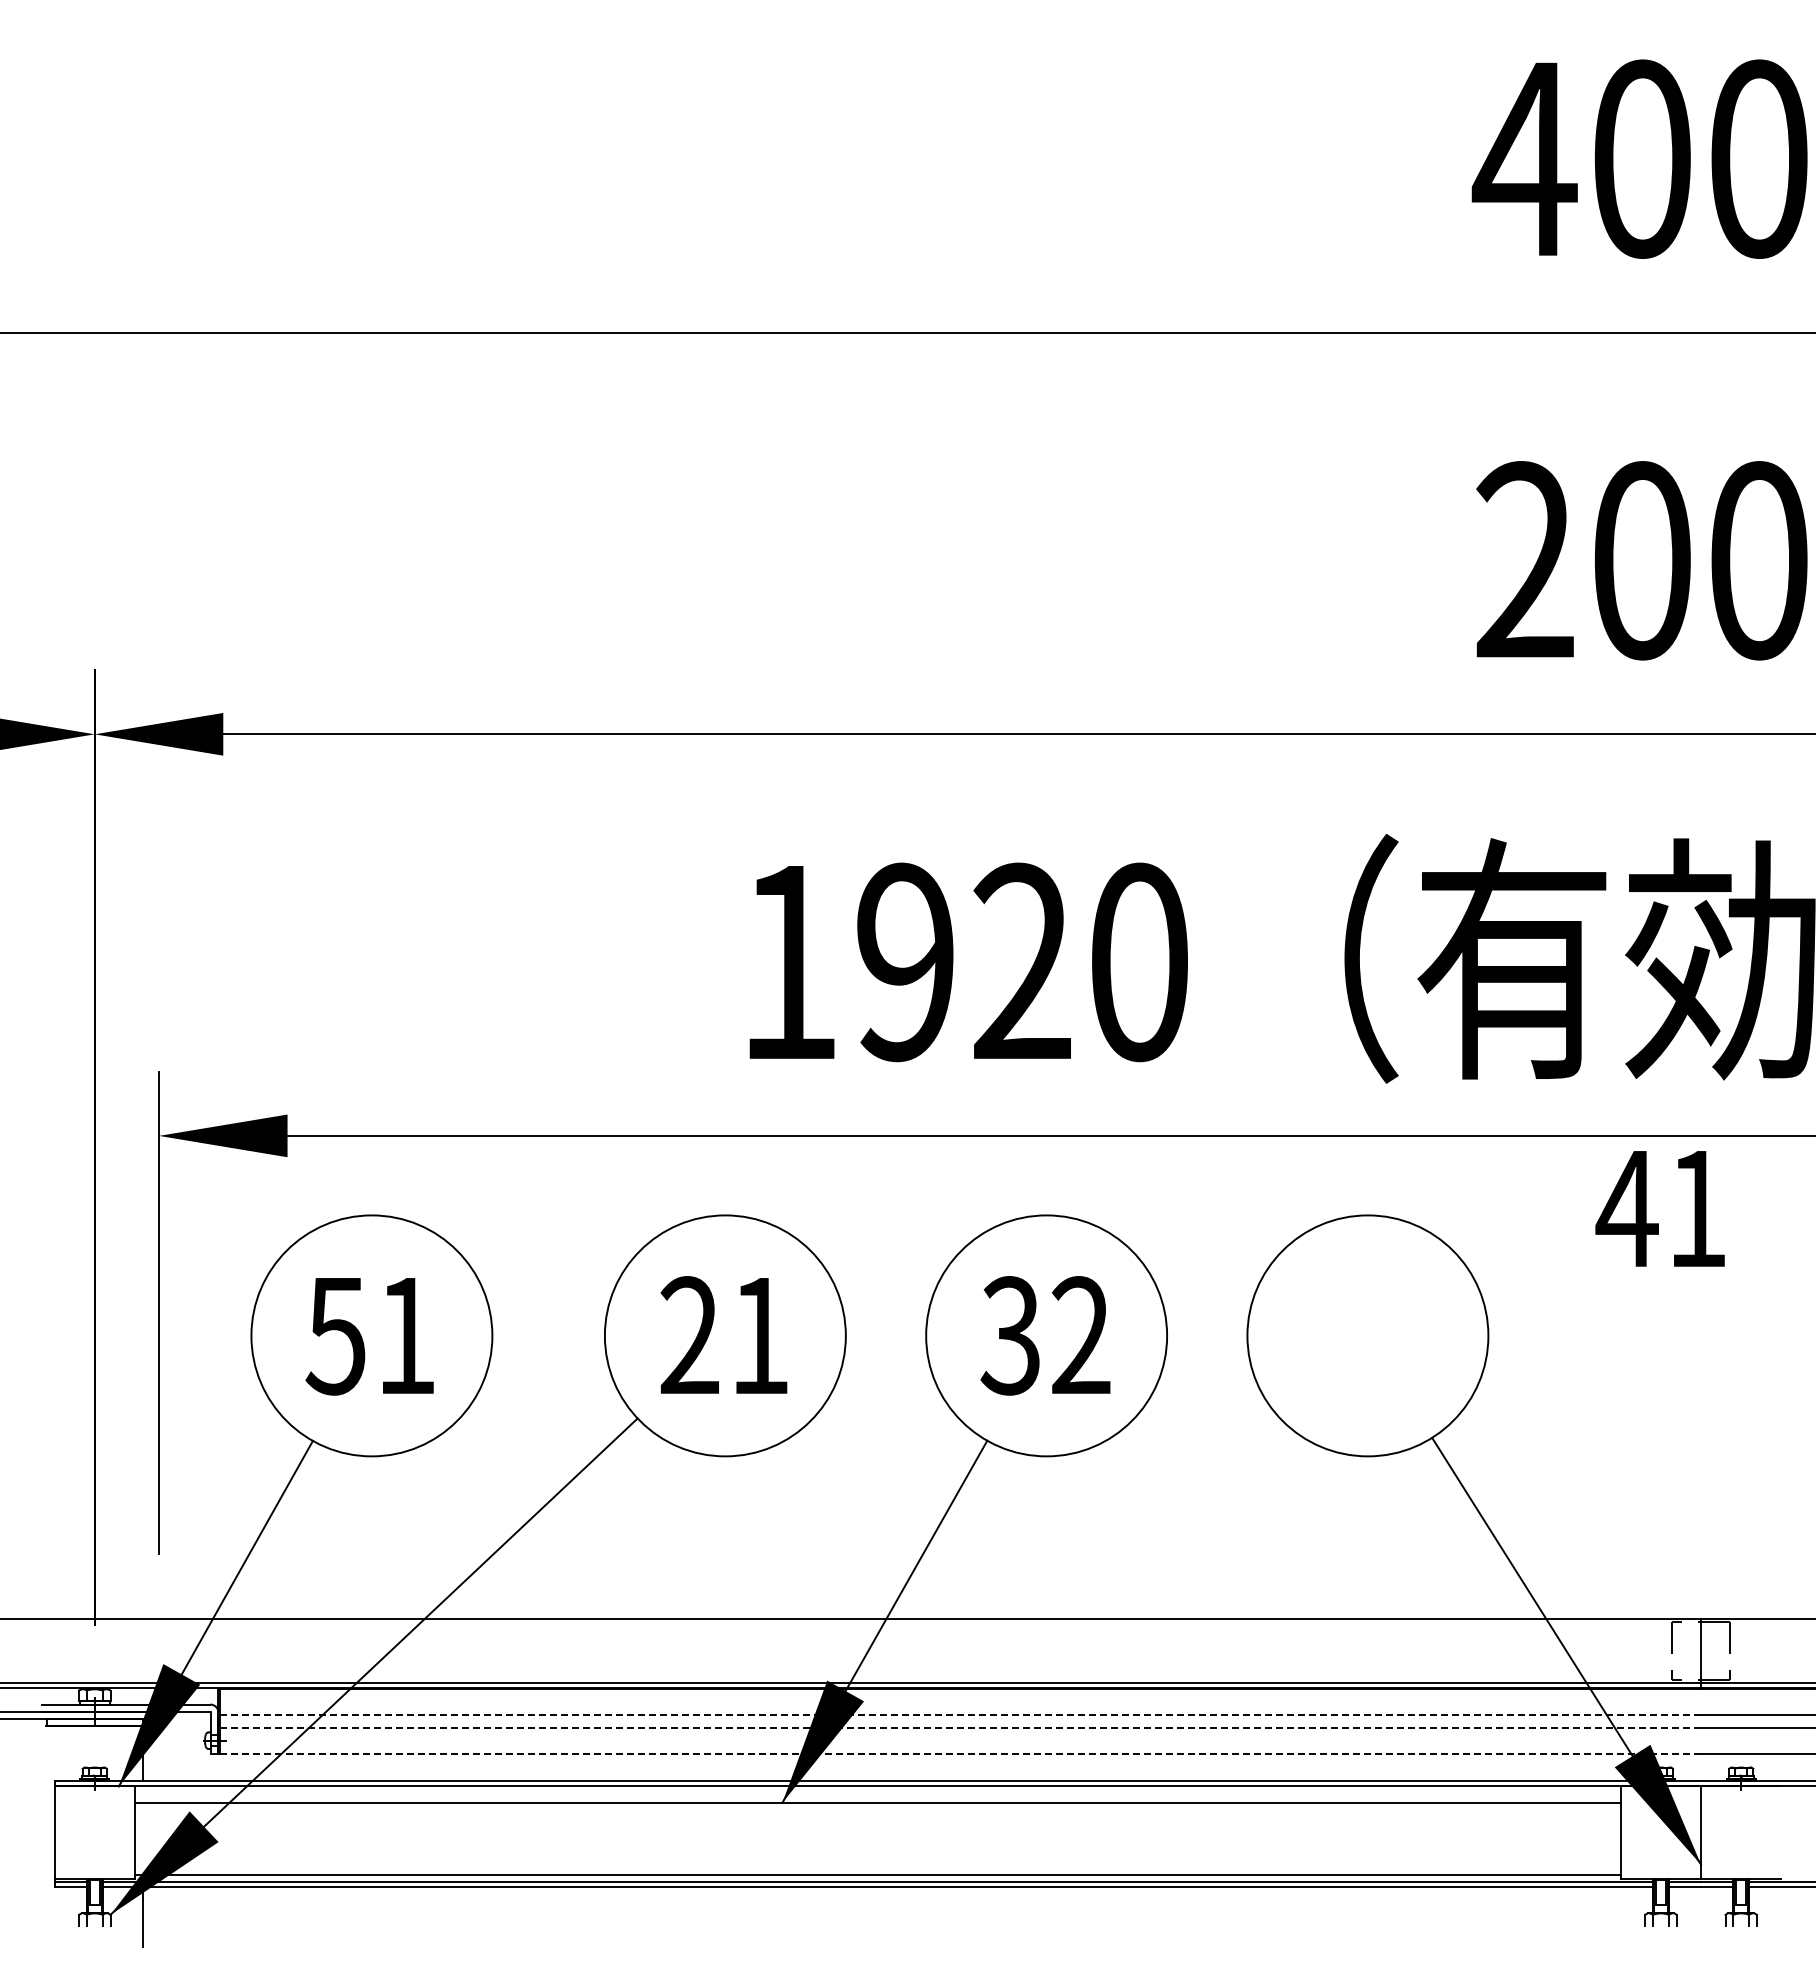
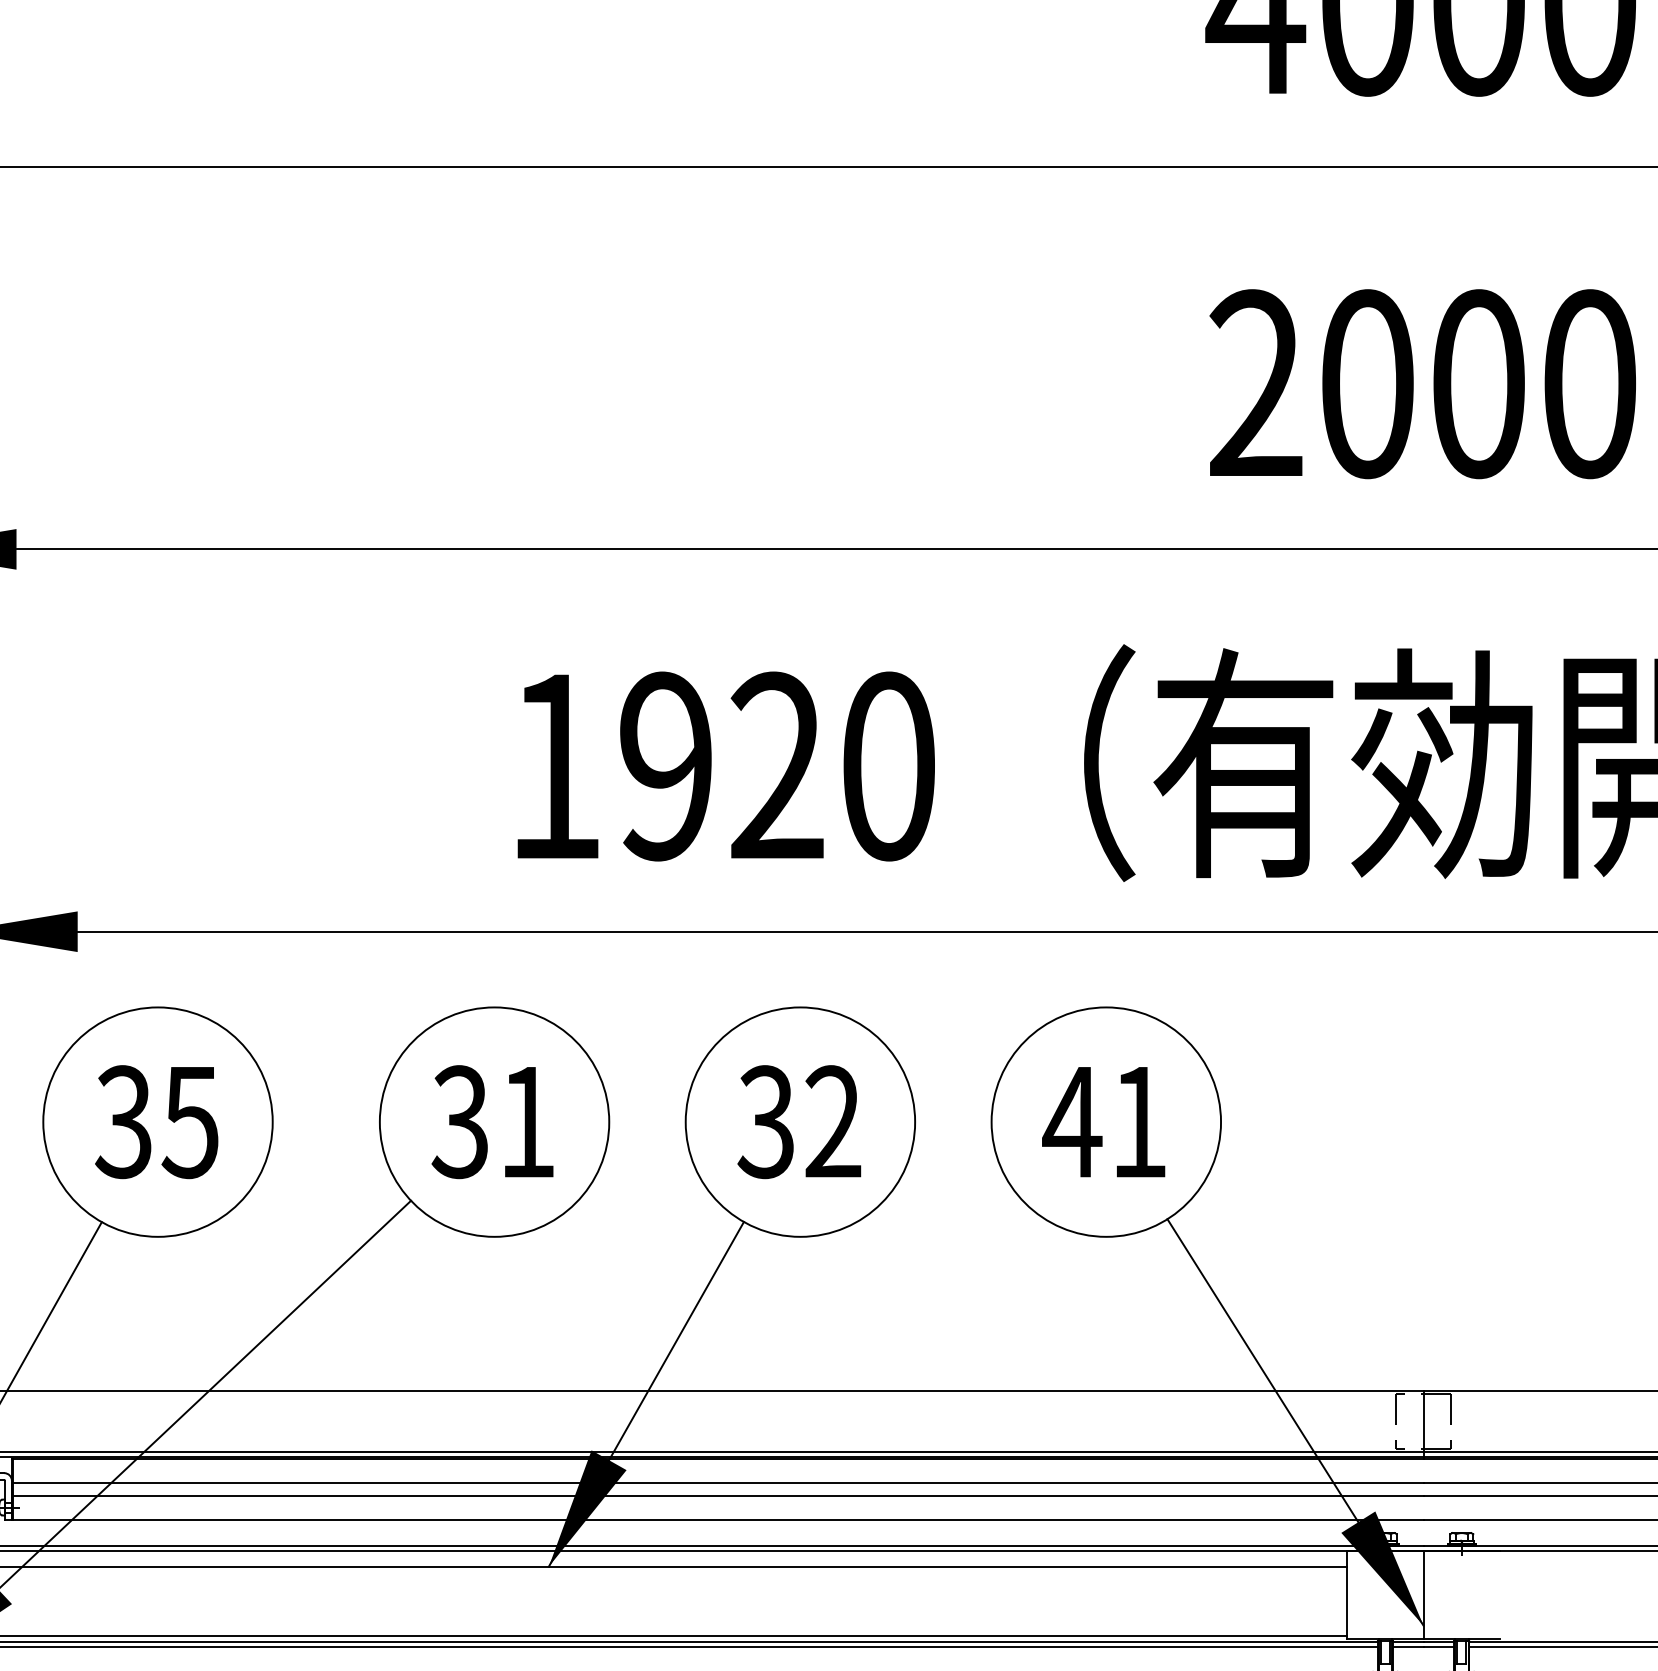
text: (1659, 1208) -> (1103, 1121), moved
text: (370, 1335) -> (156, 1121), 51 -> 35
text: (688, 1335) -> (459, 1121), 21 -> 31
line: (960, 1714) -> (718, 1482), dashed -> solid
line: (960, 1728) -> (718, 1495), dashed -> solid
line: (960, 1753) -> (718, 1519), dashed -> solid

